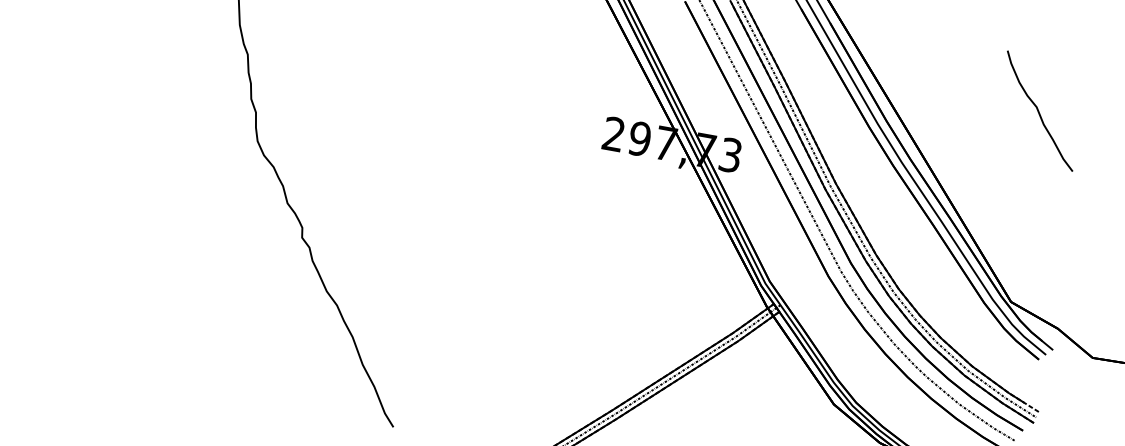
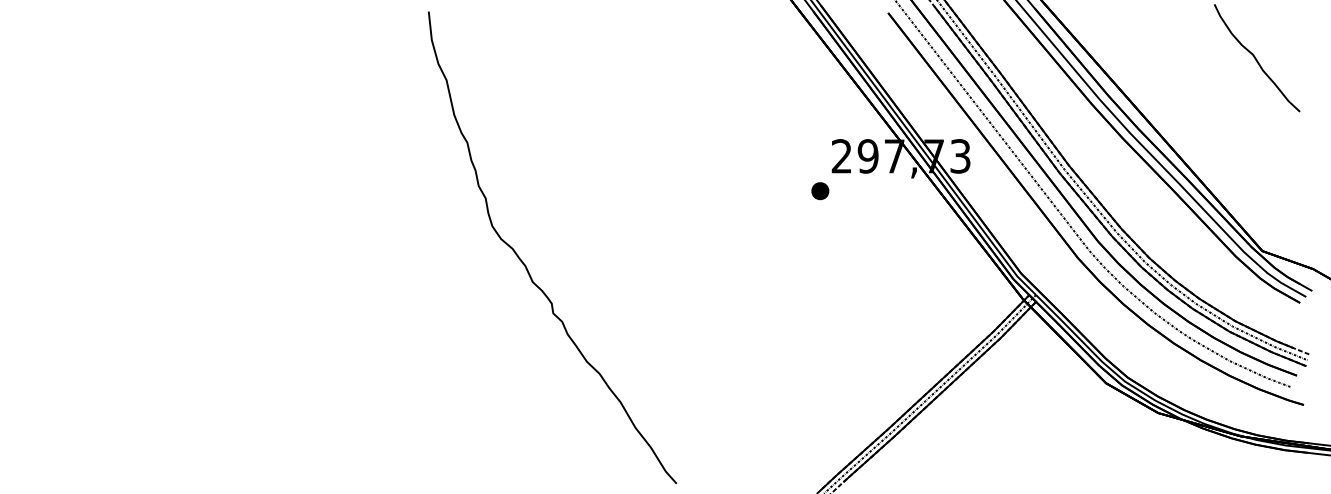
part: (586, 165) -> (820, 191), added

